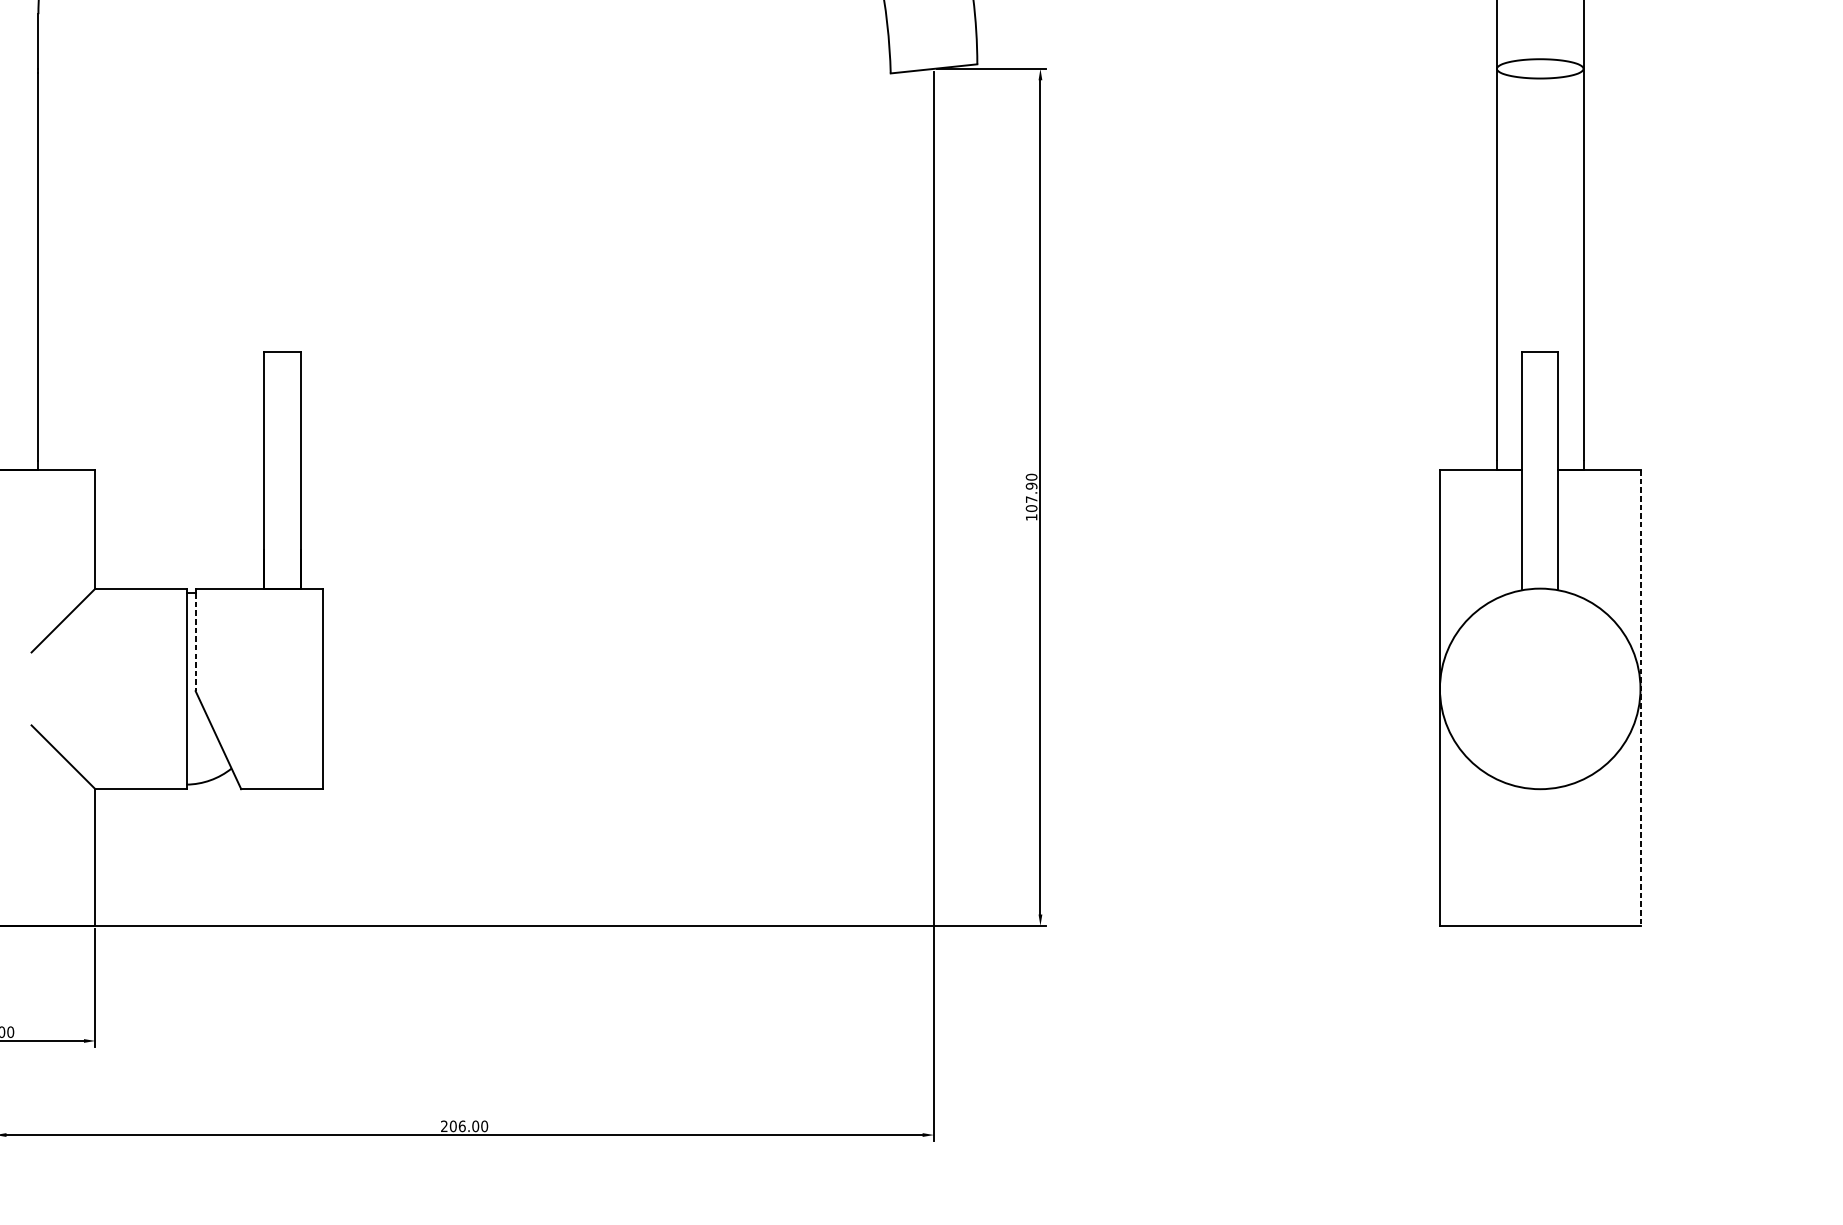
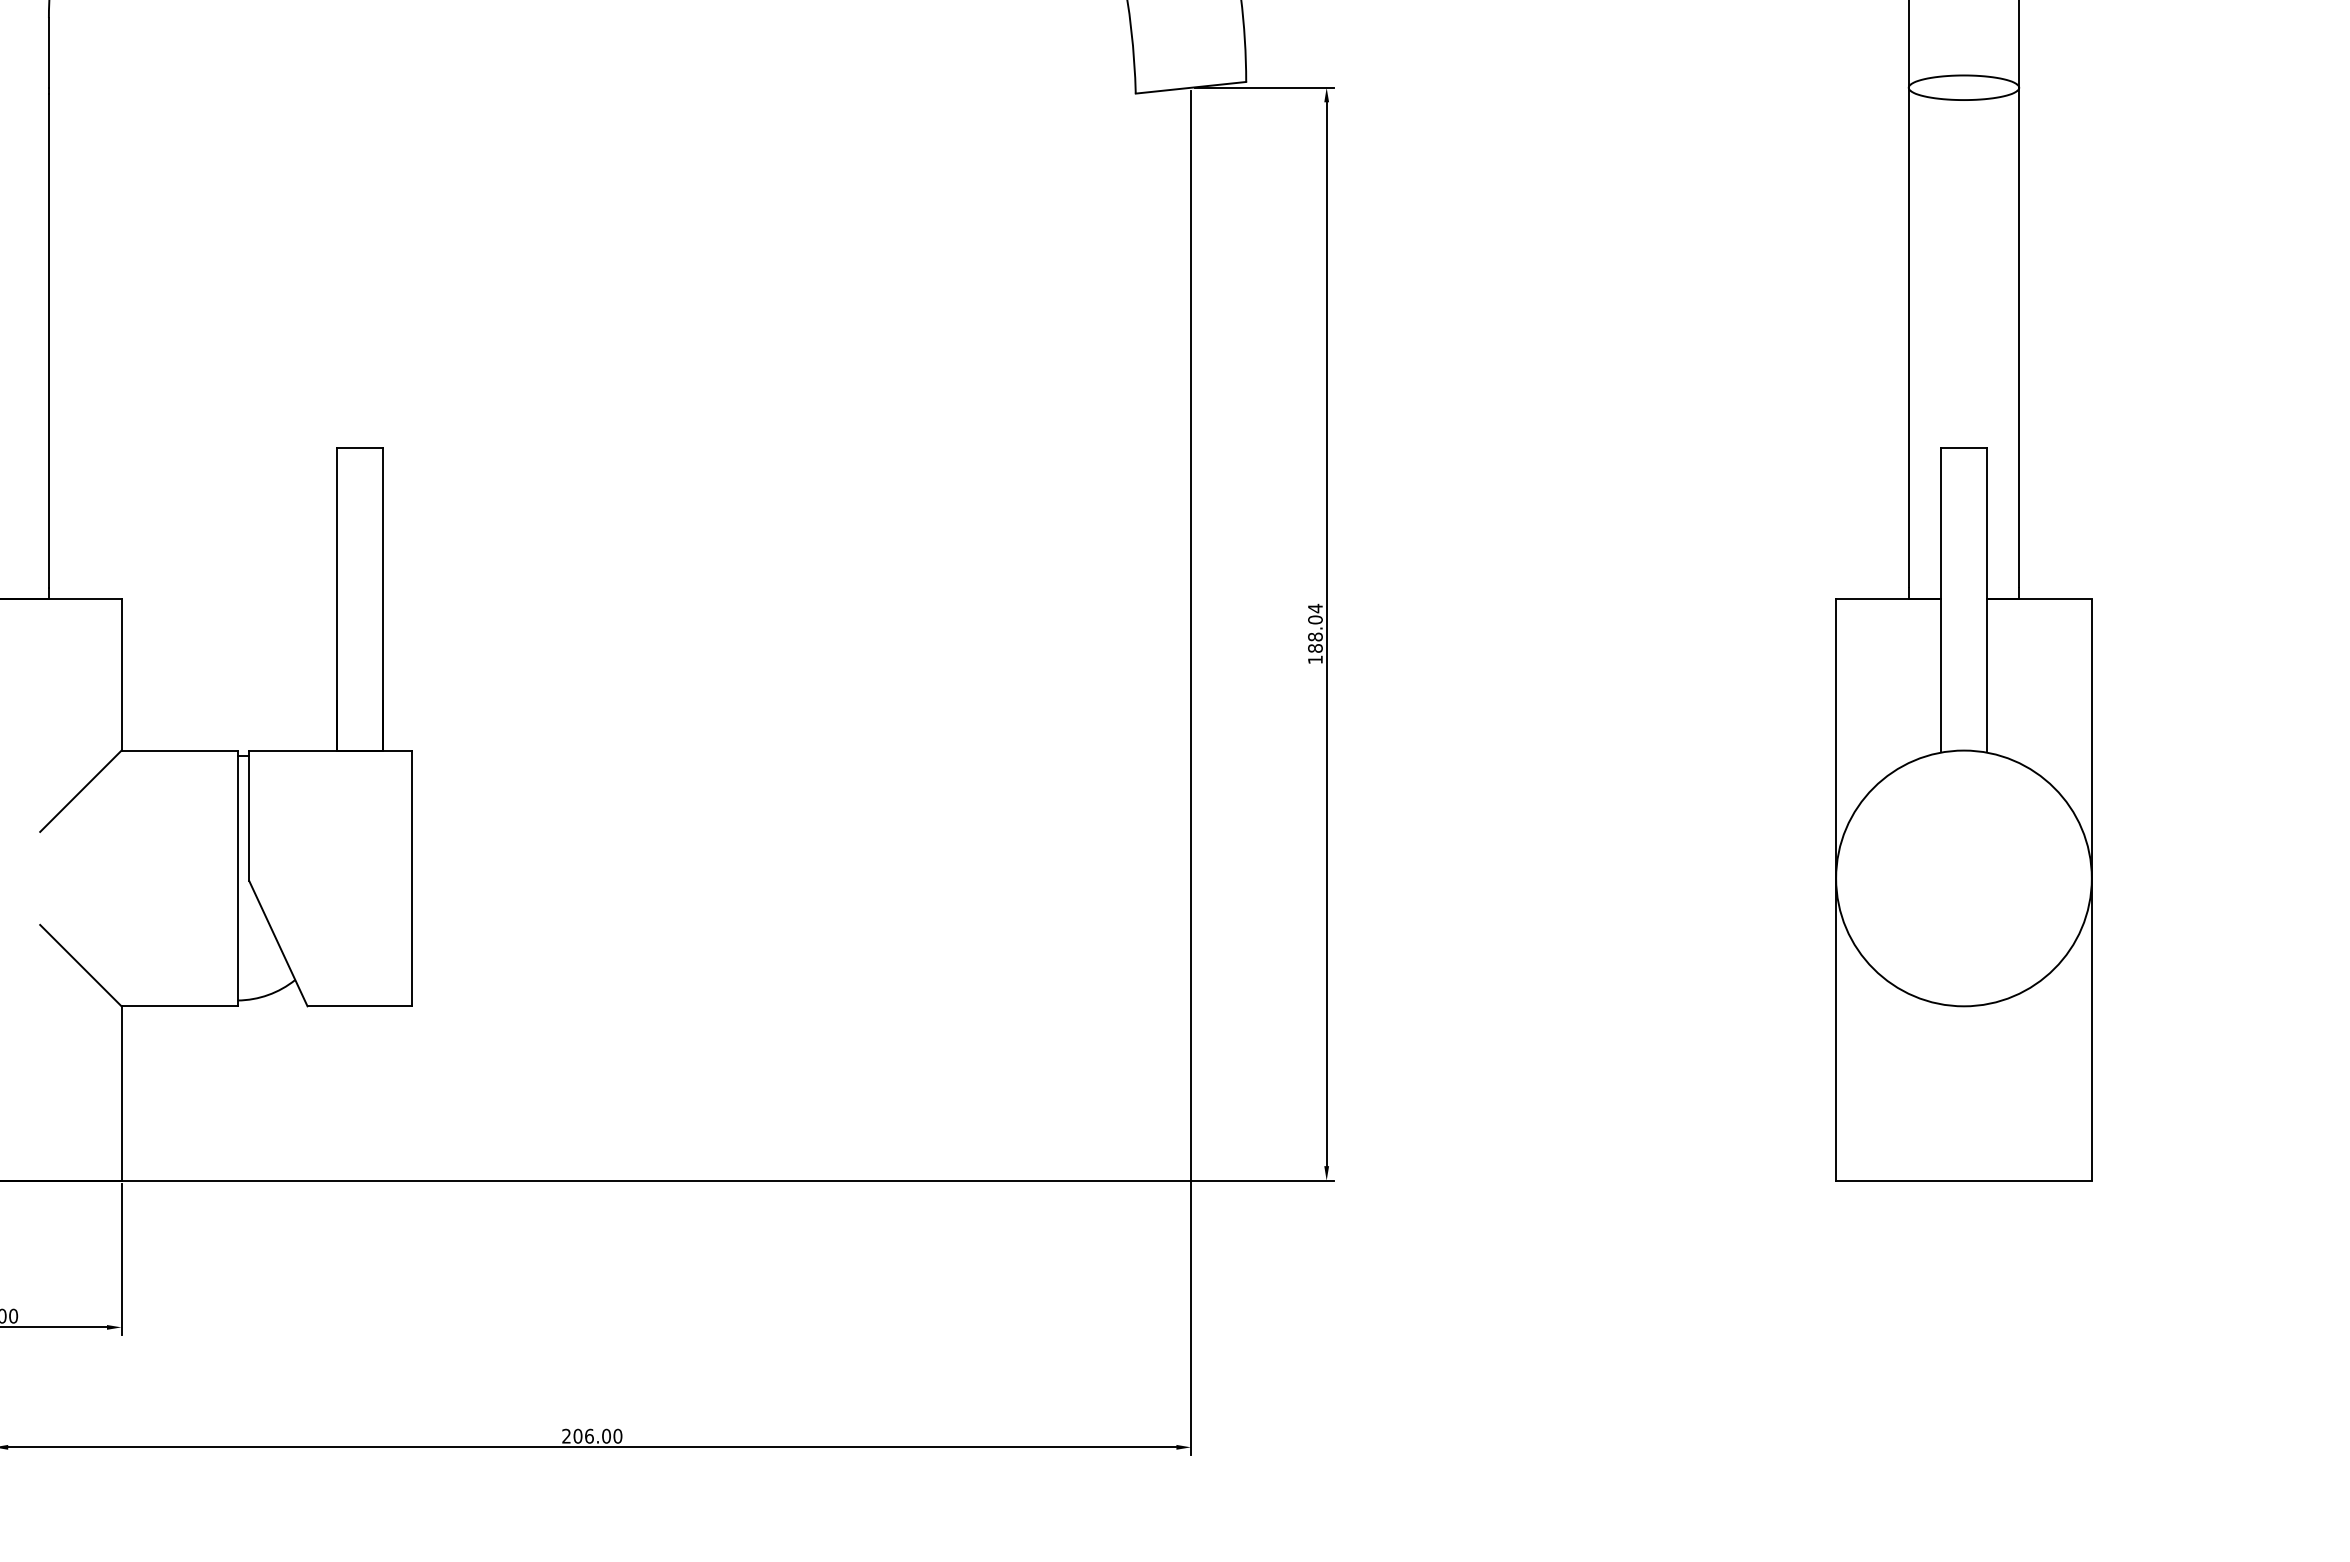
text: (1031, 492) -> (1315, 627), 107.90 -> 188.04
line: (195, 642) -> (249, 819), dashed -> solid
line: (1640, 698) -> (2091, 890), dashed -> solid

